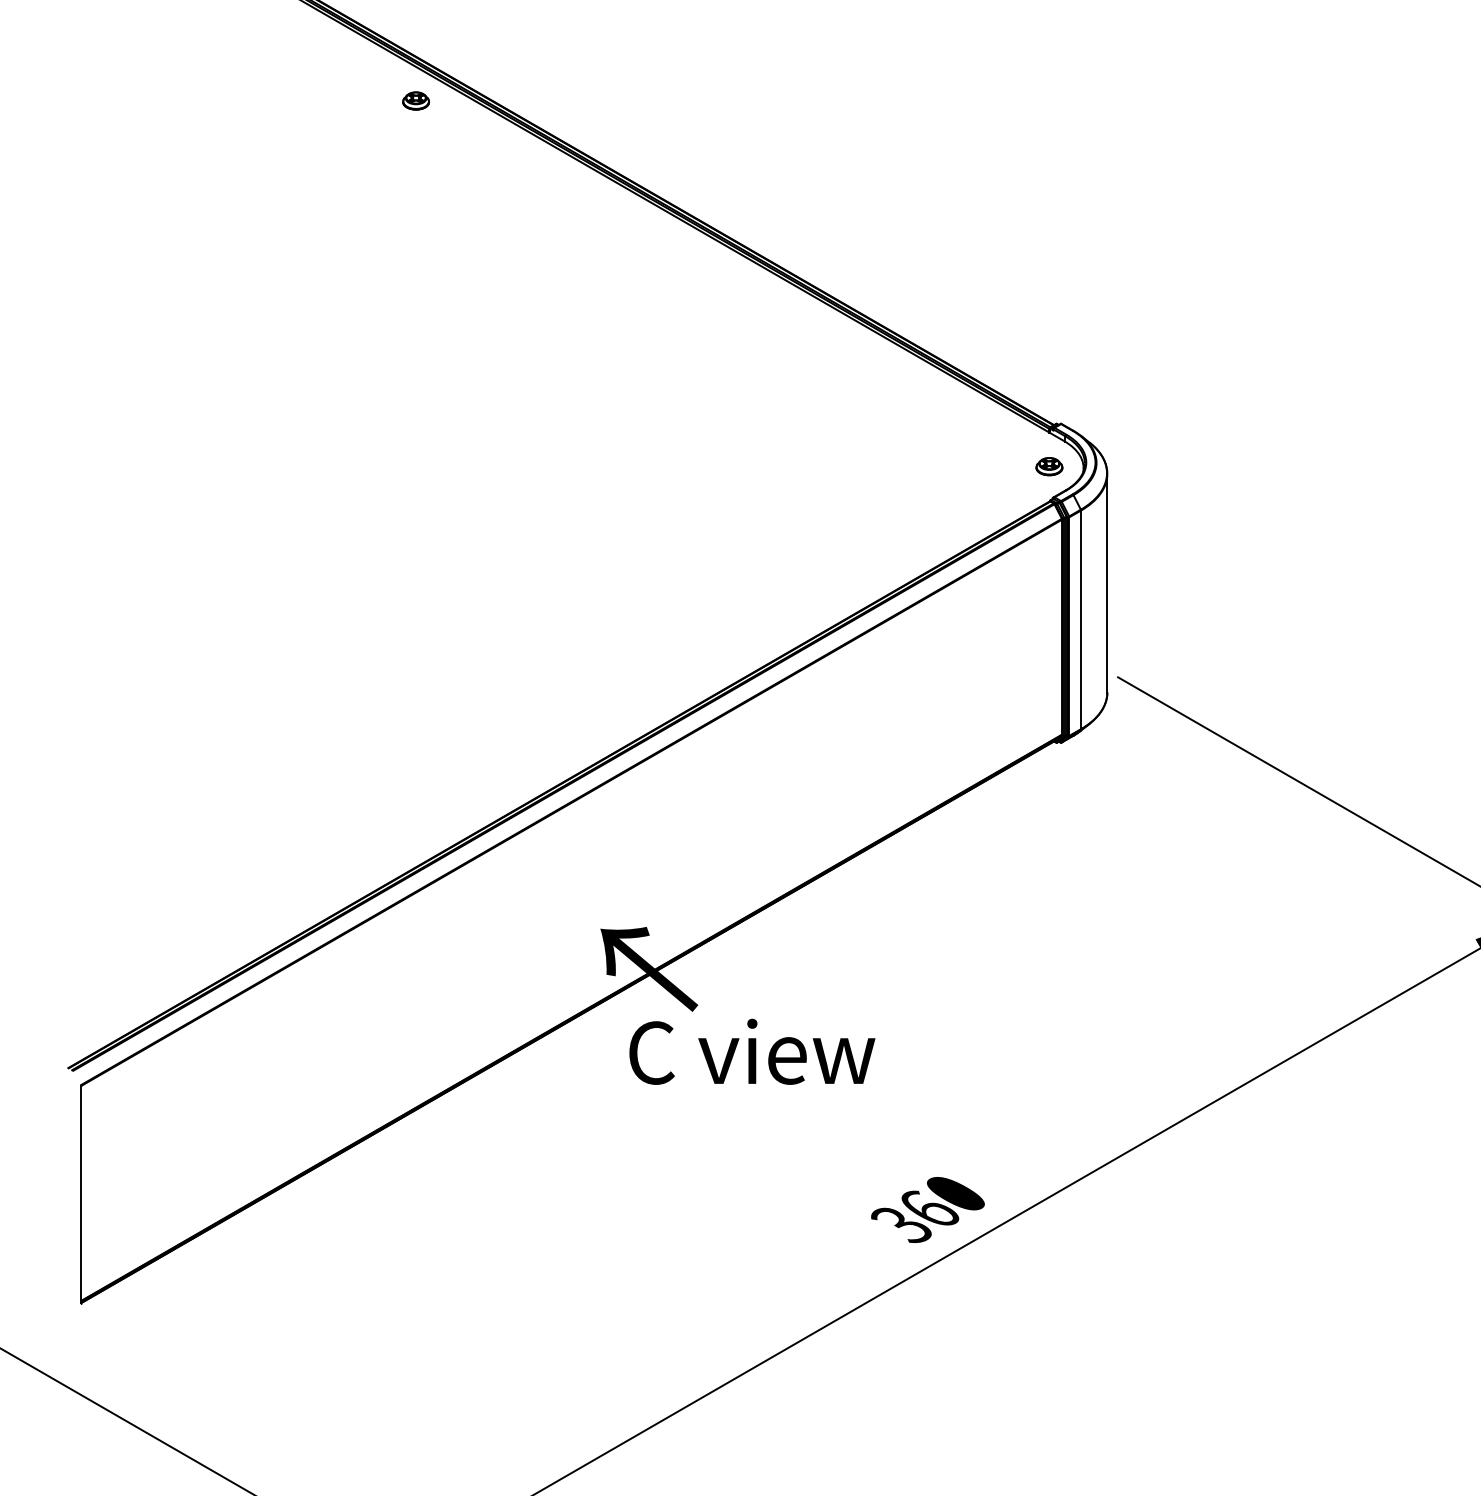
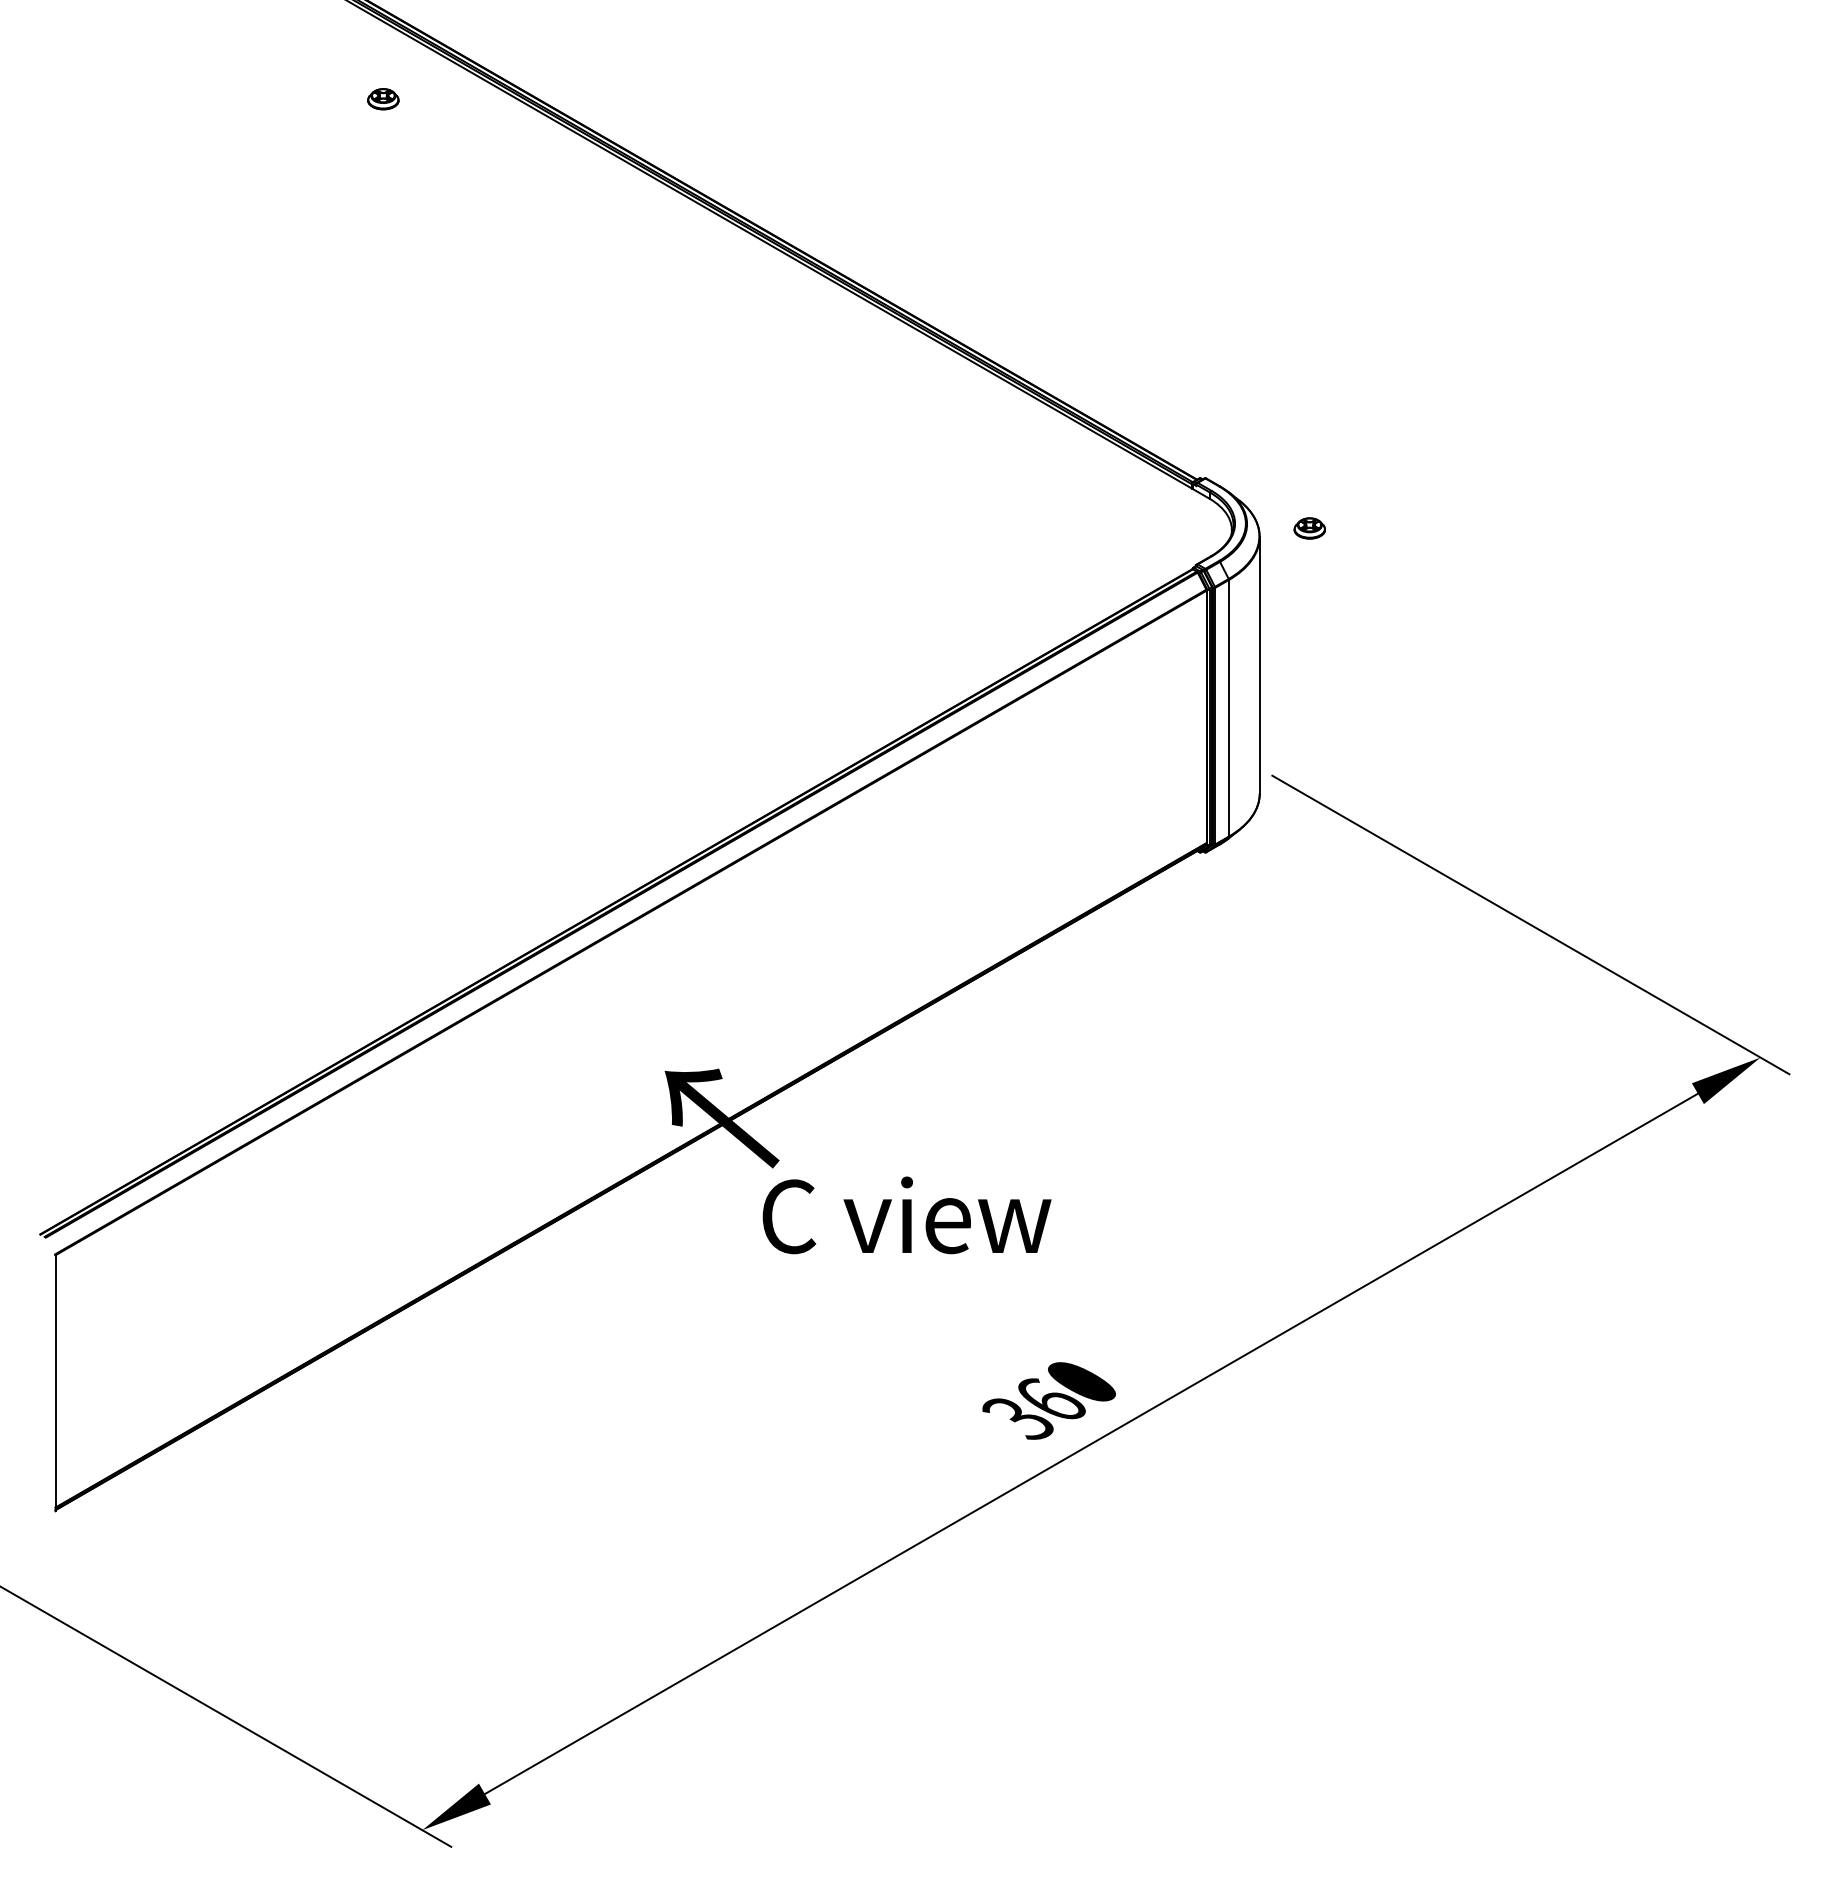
part: (416, 101) -> (383, 99), moved
part: (1049, 466) -> (1309, 528), moved
text: (751, 1051) -> (906, 1215), moved

